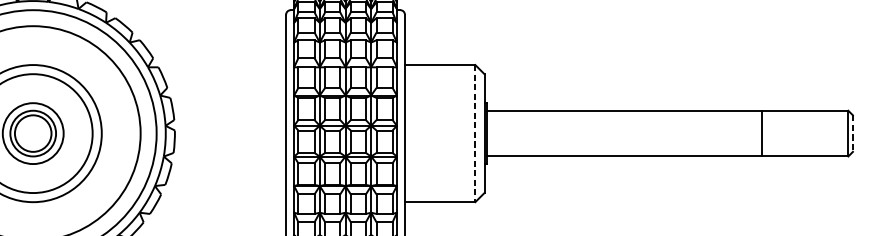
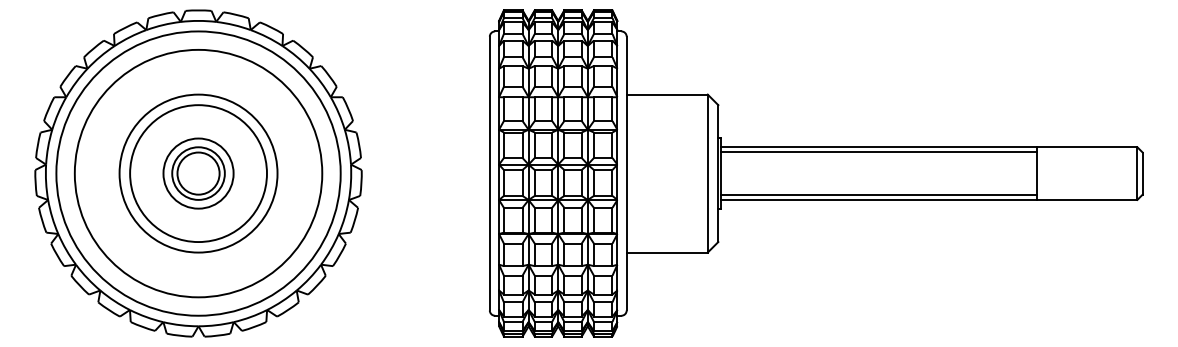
line: (624, 115) -> (879, 152), added
line: (475, 133) -> (707, 173), dashed -> solid
line: (852, 134) -> (1142, 174), dashed -> solid
line: (624, 151) -> (879, 194), added

